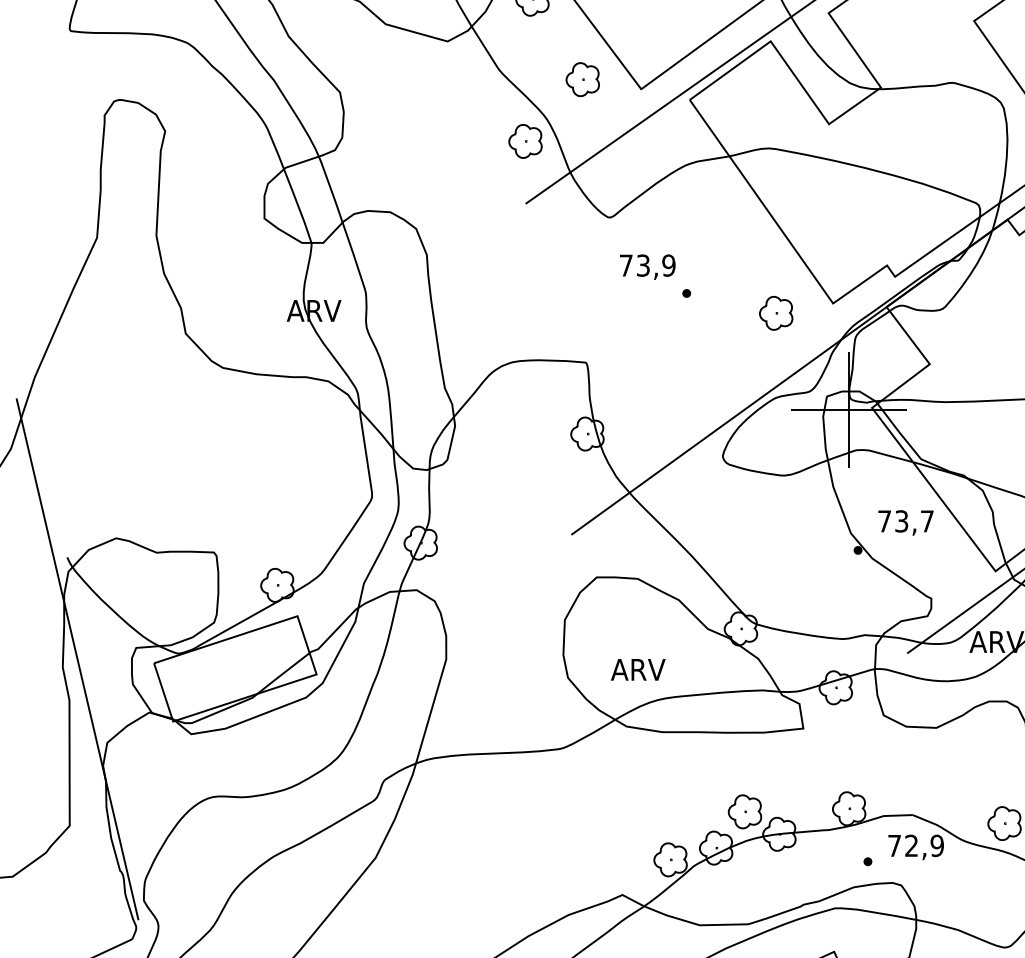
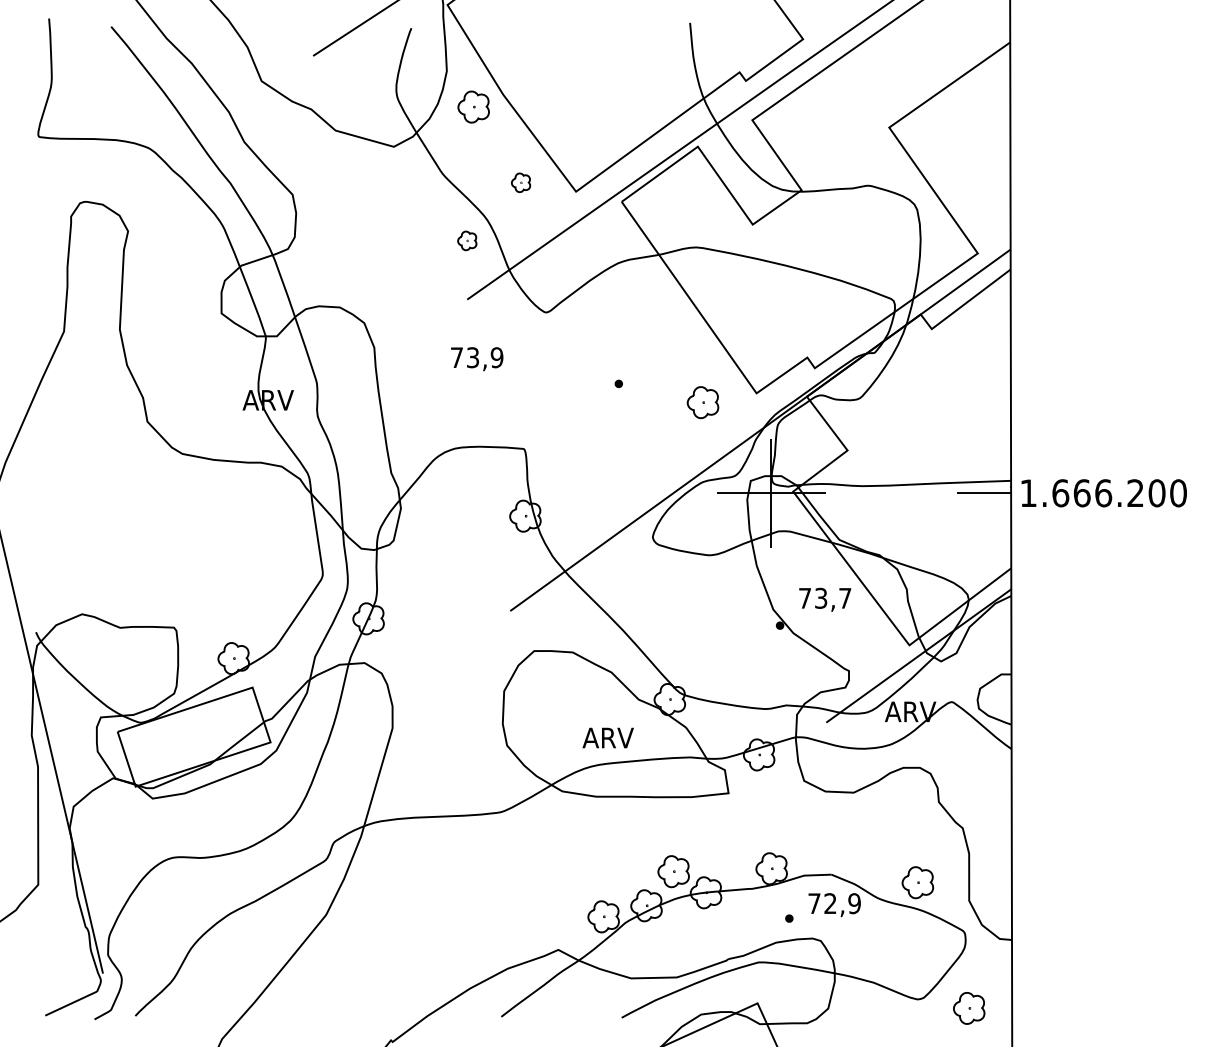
part: (582, 79) -> (520, 182), size x0.6
part: (525, 141) -> (467, 240), size x0.6
text: (648, 267) -> (477, 359), moved
text: (637, 669) -> (607, 737), moved

